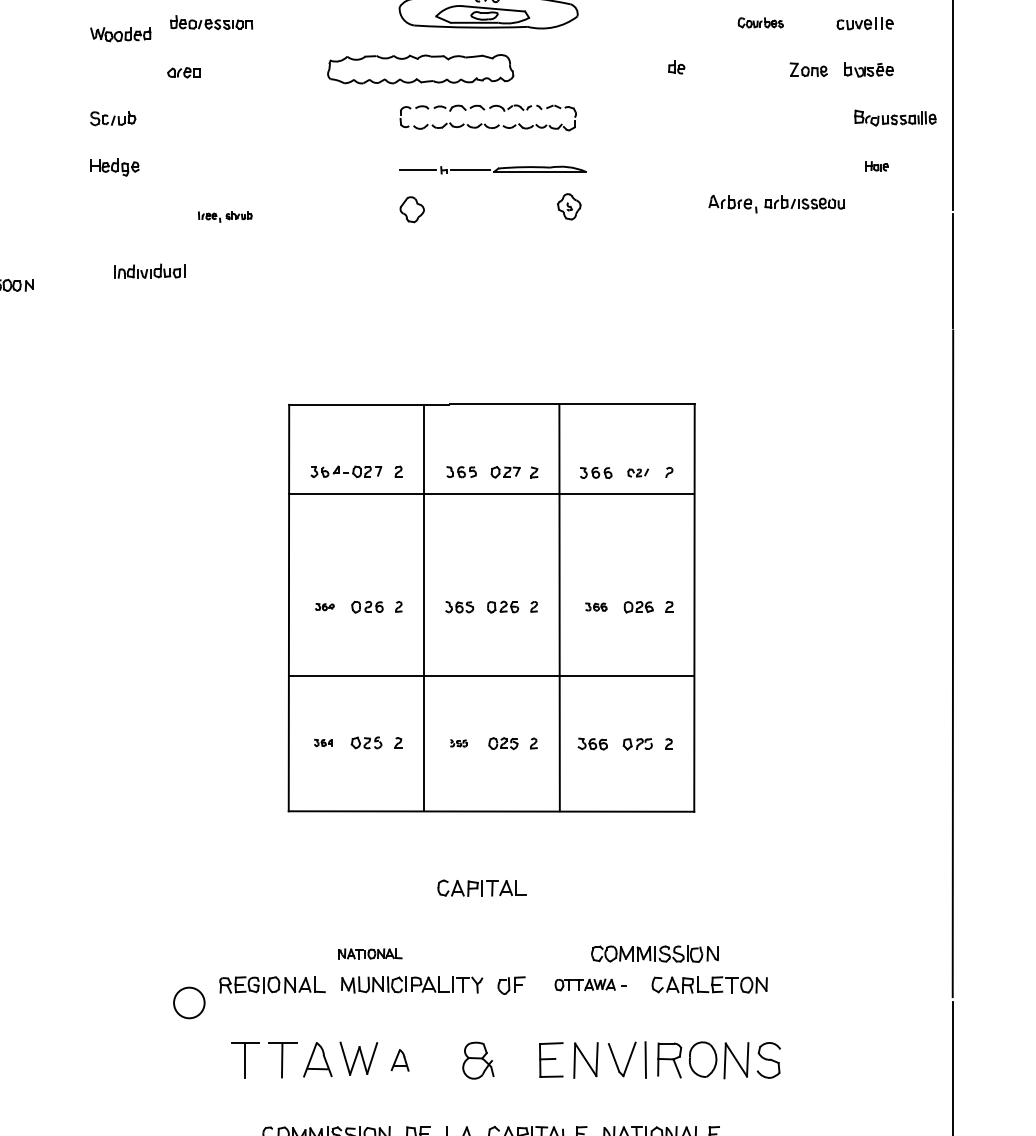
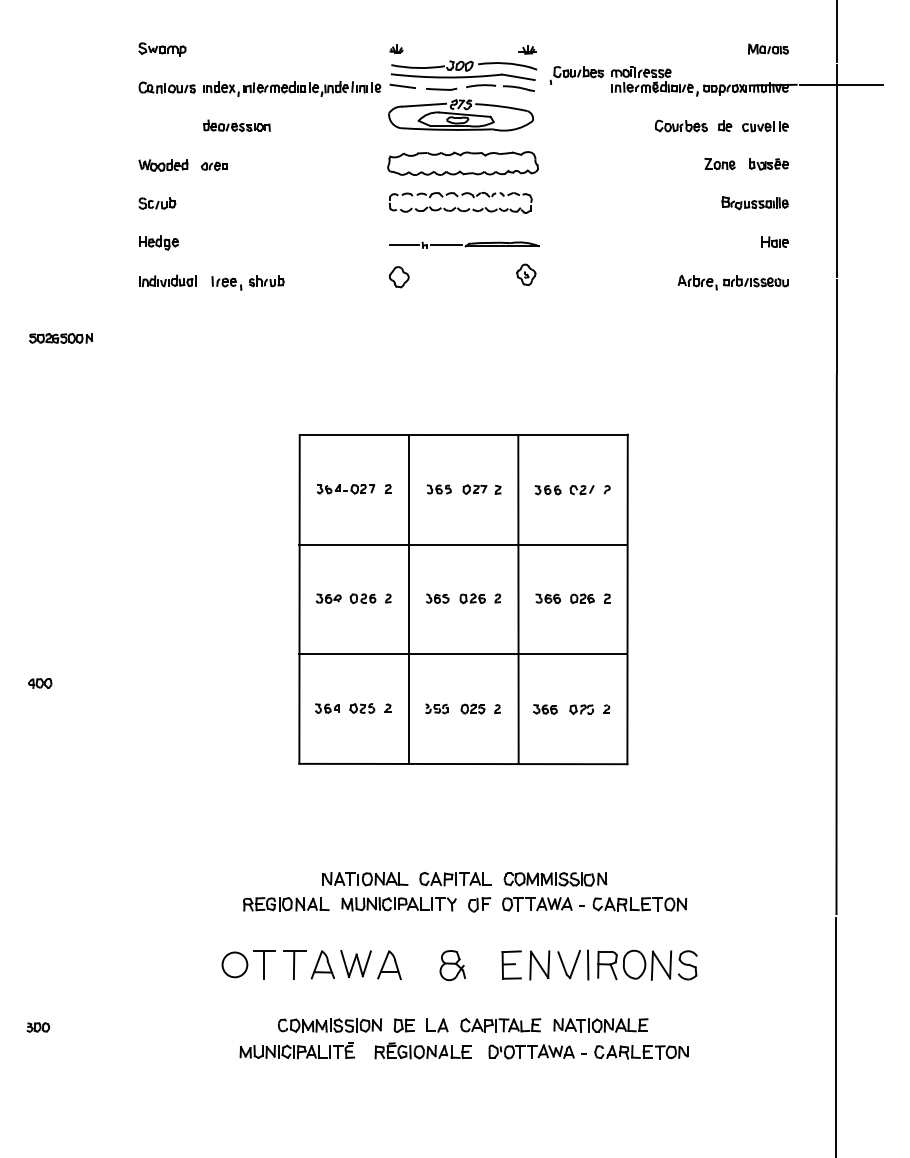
part: (759, 22) -> (680, 125), size x1.43
part: (120, 34) -> (163, 165), moved
part: (677, 66) -> (725, 125), moved
part: (419, 69) -> (462, 163), moved
part: (894, 118) -> (754, 203), moved
part: (876, 165) -> (774, 241), size x1.43
part: (775, 203) -> (732, 282), moved
part: (224, 216) -> (247, 282), size x1.67
part: (149, 270) -> (167, 280), moved
part: (637, 473) -> (581, 490), size x1.43
line: (491, 494) -> (463, 544), moved
part: (324, 606) -> (328, 598), size x1.67
part: (595, 606) -> (547, 598), size x1.43
part: (323, 742) -> (327, 708), size x1.67
part: (458, 742) -> (436, 708), size x1.67
part: (481, 888) -> (455, 879), moved
part: (370, 954) -> (365, 879), size x1.67
part: (654, 954) -> (555, 879), moved
part: (590, 985) -> (543, 904), size x1.43
circle: (188, 1002) -> (234, 964), moved
part: (400, 1060) -> (389, 965), size x1.67

